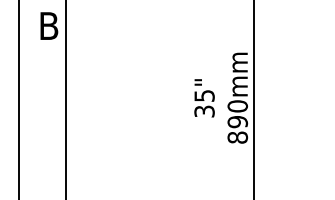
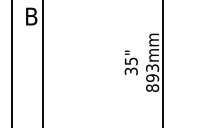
text: (237, 105) -> (152, 67), 890mm -> 893mm

